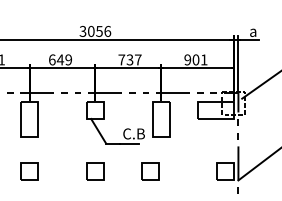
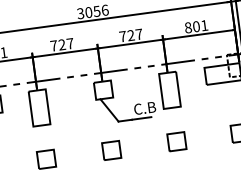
text: (60, 59) -> (62, 44), 649 -> 727
text: (187, 59) -> (187, 27), 901 -> 801
text: (129, 60) -> (130, 36), 737 -> 727
part: (150, 171) -> (177, 141), moved

